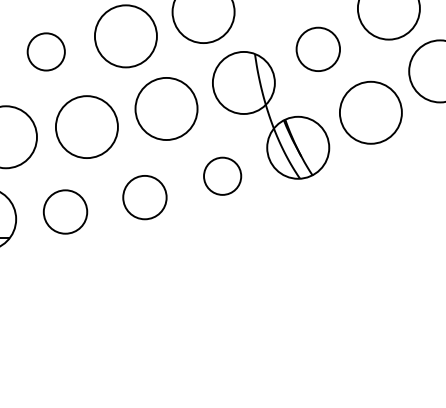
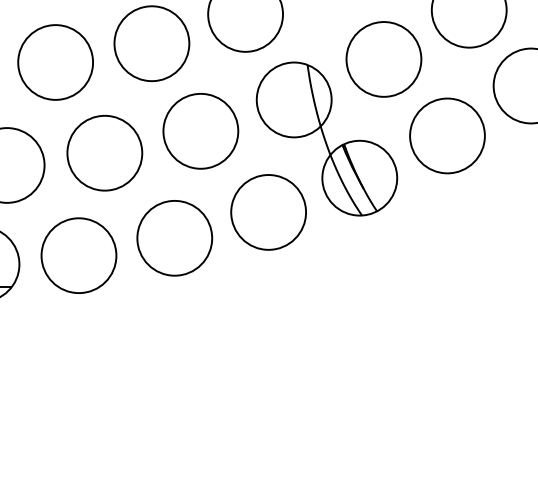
part: (318, 49) -> (384, 59), size x1.43
part: (46, 51) -> (56, 61), size x1.67
part: (222, 176) -> (268, 212), size x1.67
part: (144, 197) -> (174, 238), size x1.43
part: (65, 211) -> (78, 255), size x1.43

